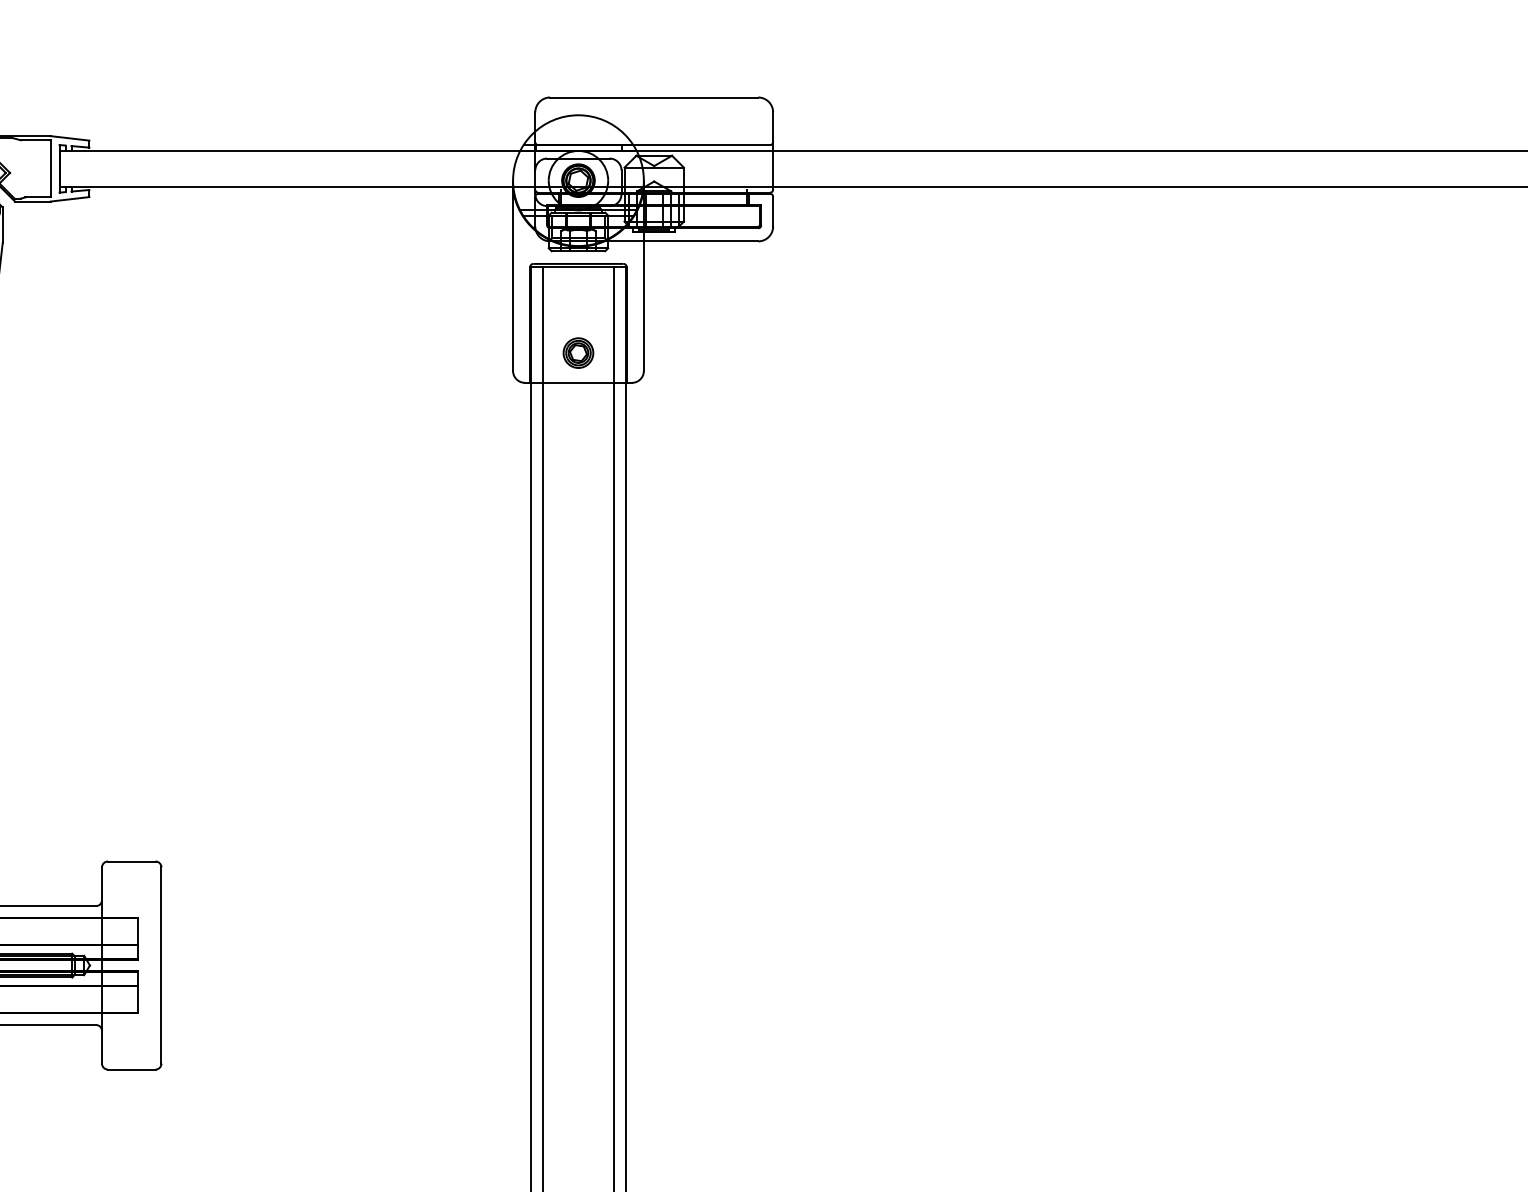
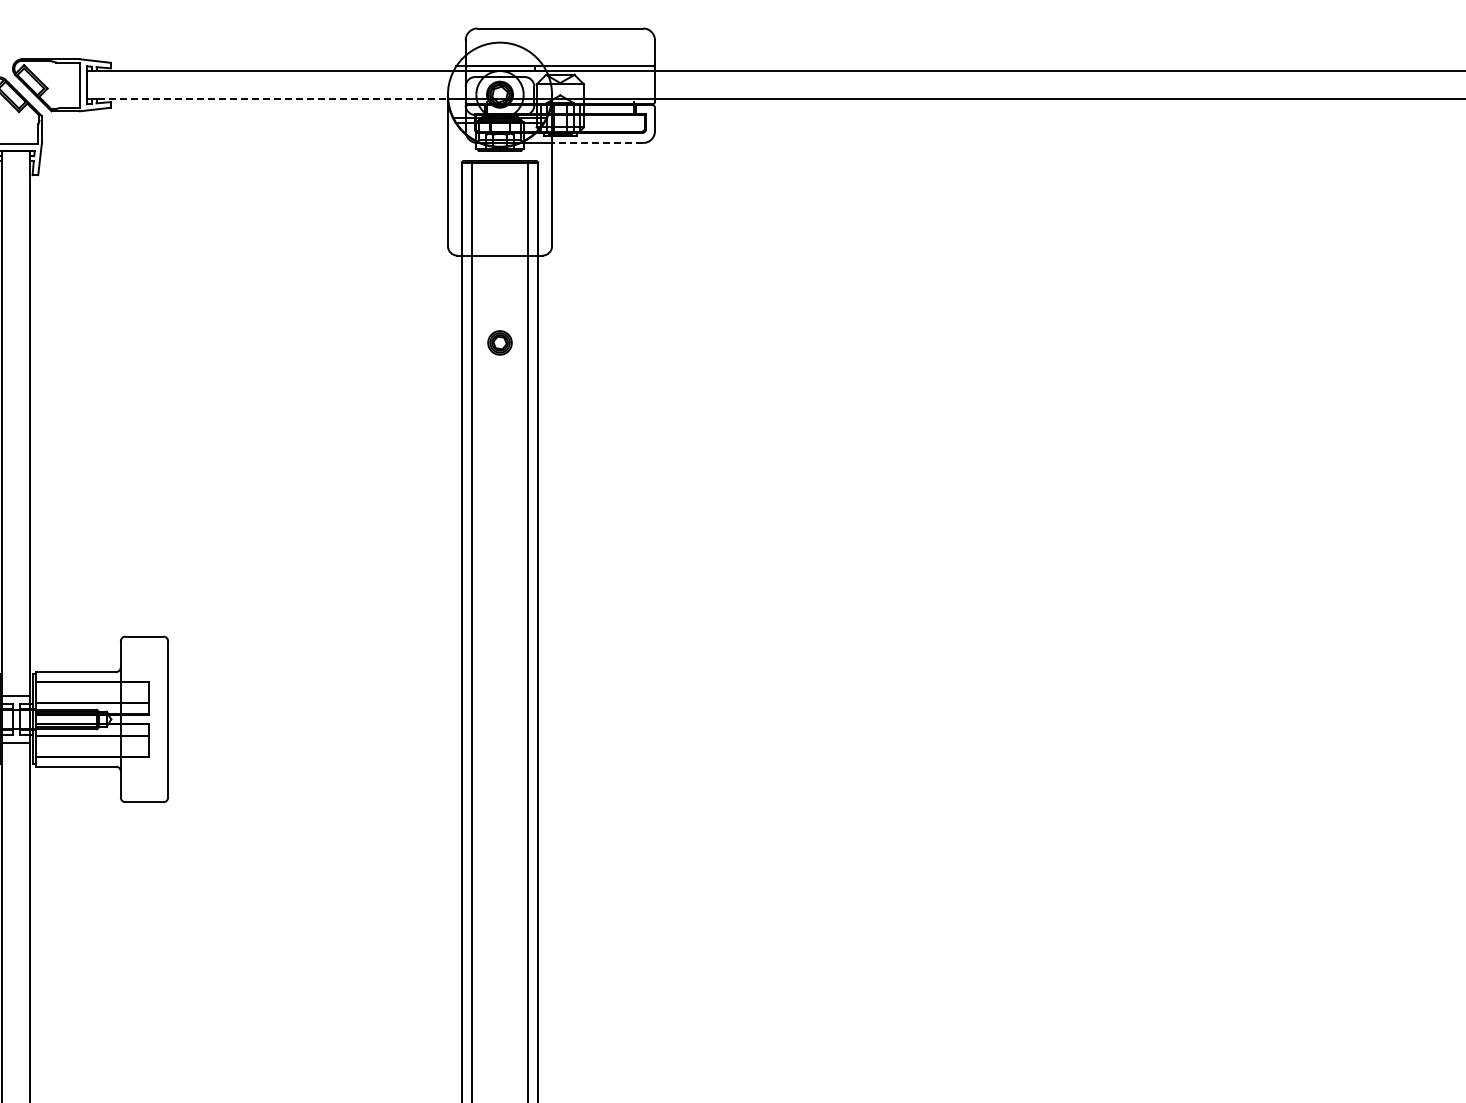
line: (287, 186) -> (268, 99), solid -> dashed
line: (700, 241) -> (597, 143), solid -> dashed
part: (577, 352) -> (499, 342), moved

